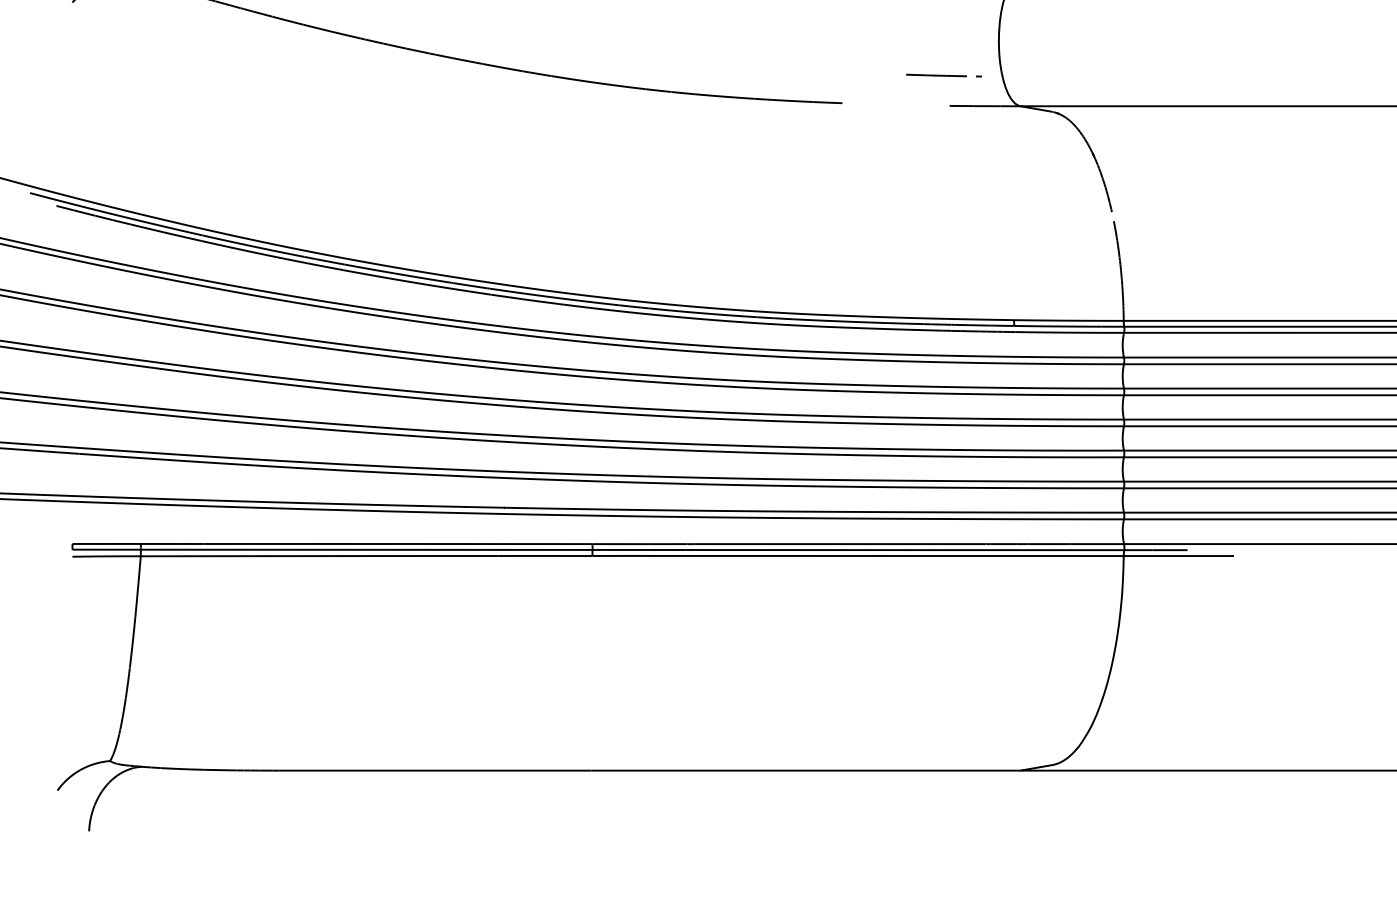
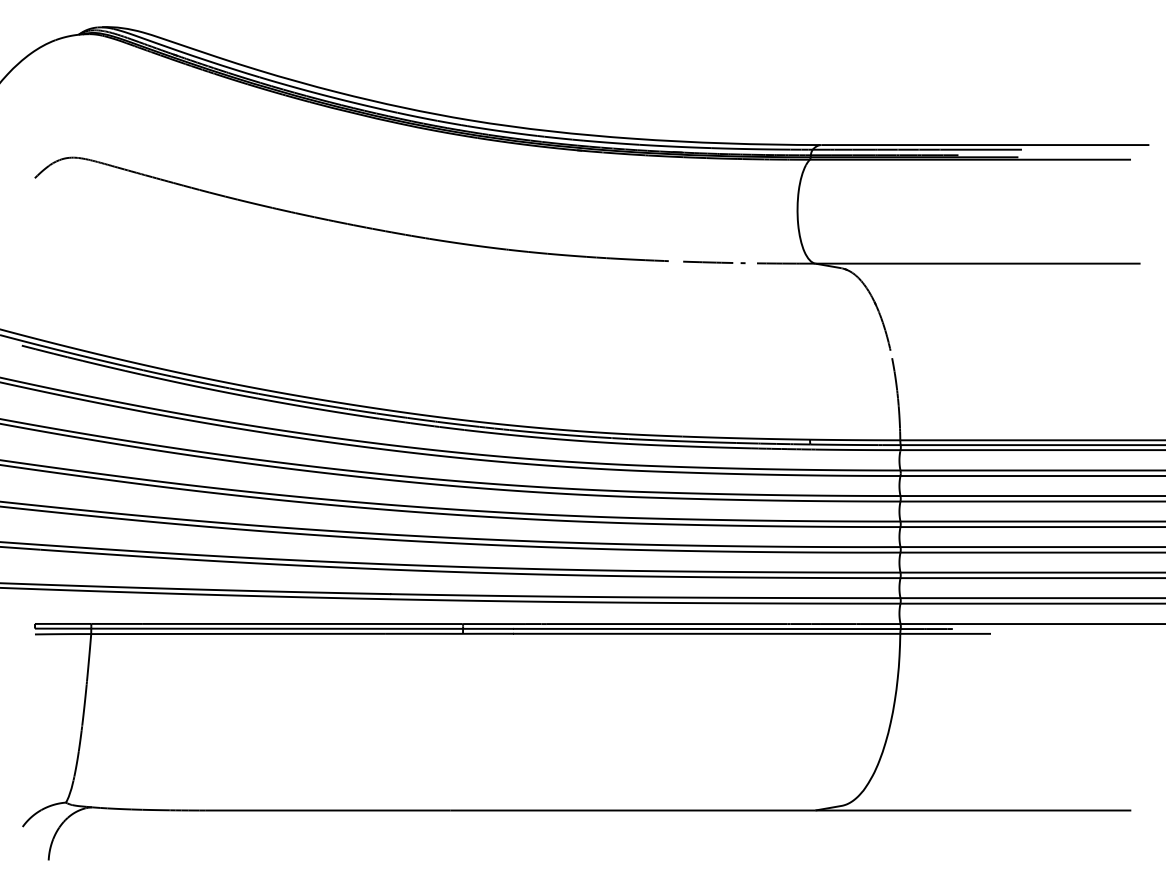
line: (944, 75) -> (714, 262), moved

